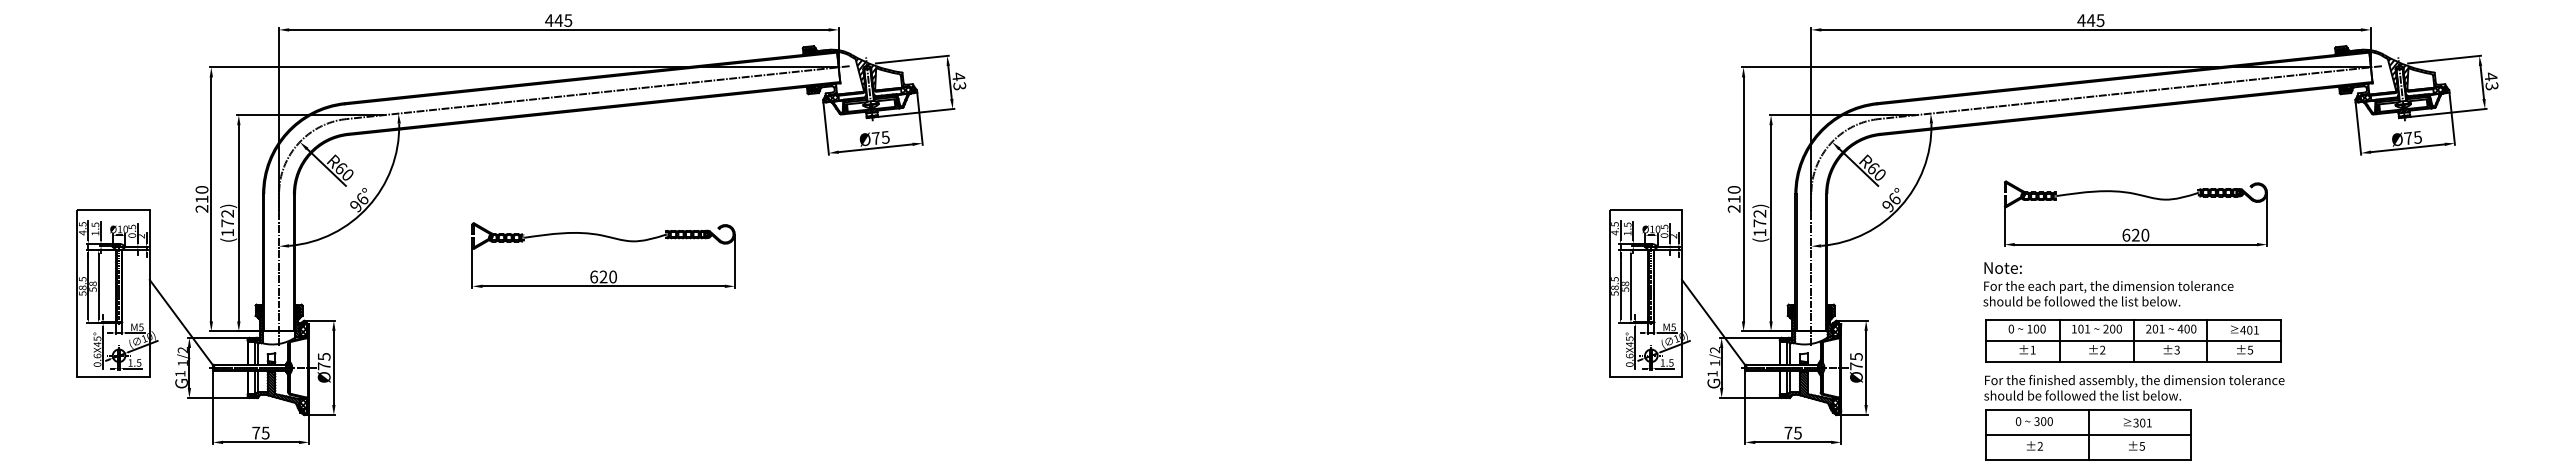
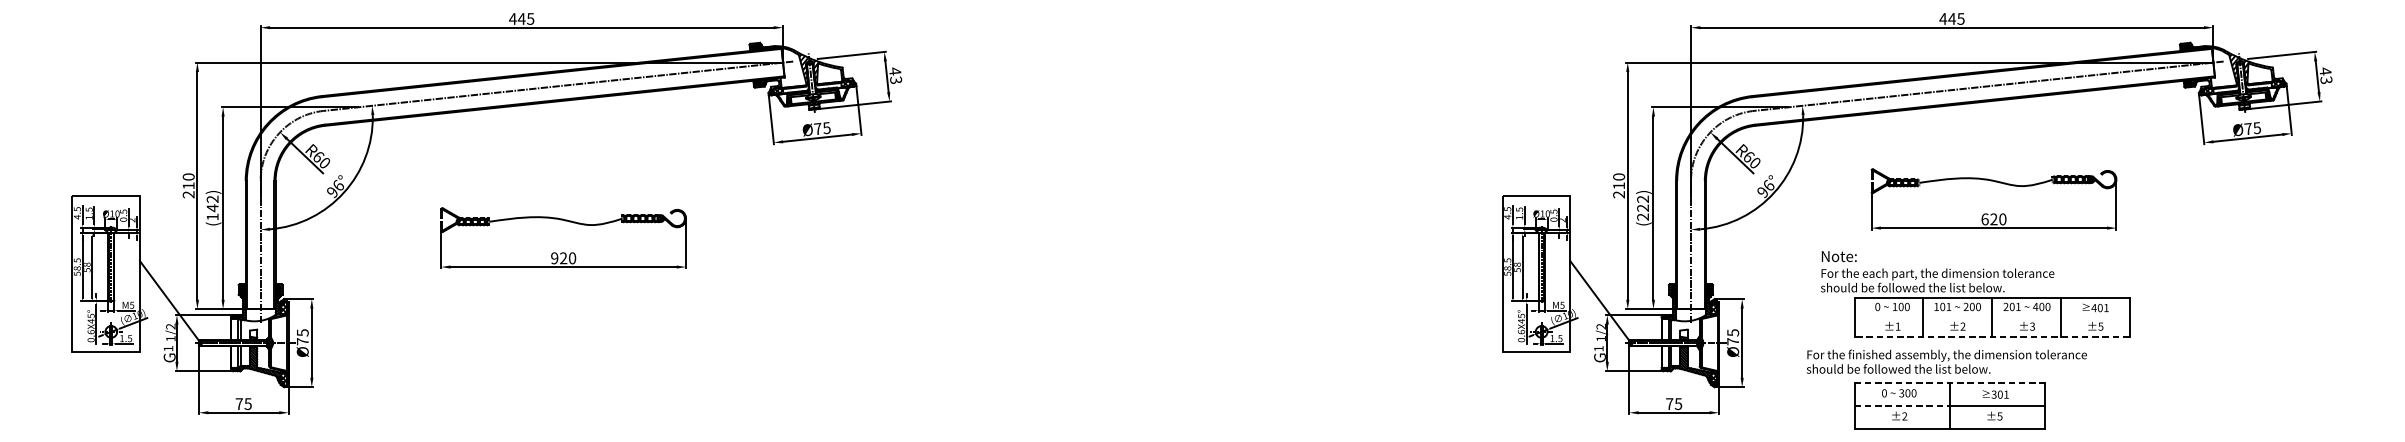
text: (227, 223) -> (212, 208), (172) -> (142)
text: (1759, 227) -> (1642, 212), (172) -> (222)
text: (594, 276) -> (555, 257), 620 -> 920
text: (2108, 284) -> (1937, 271), moved
line: (2133, 340) -> (1991, 317), removed
line: (2133, 361) -> (1991, 337), solid -> dashed
text: (2134, 387) -> (1946, 361), moved
line: (2089, 410) -> (1950, 382), solid -> dashed
line: (2037, 434) -> (1902, 405), solid -> dashed

